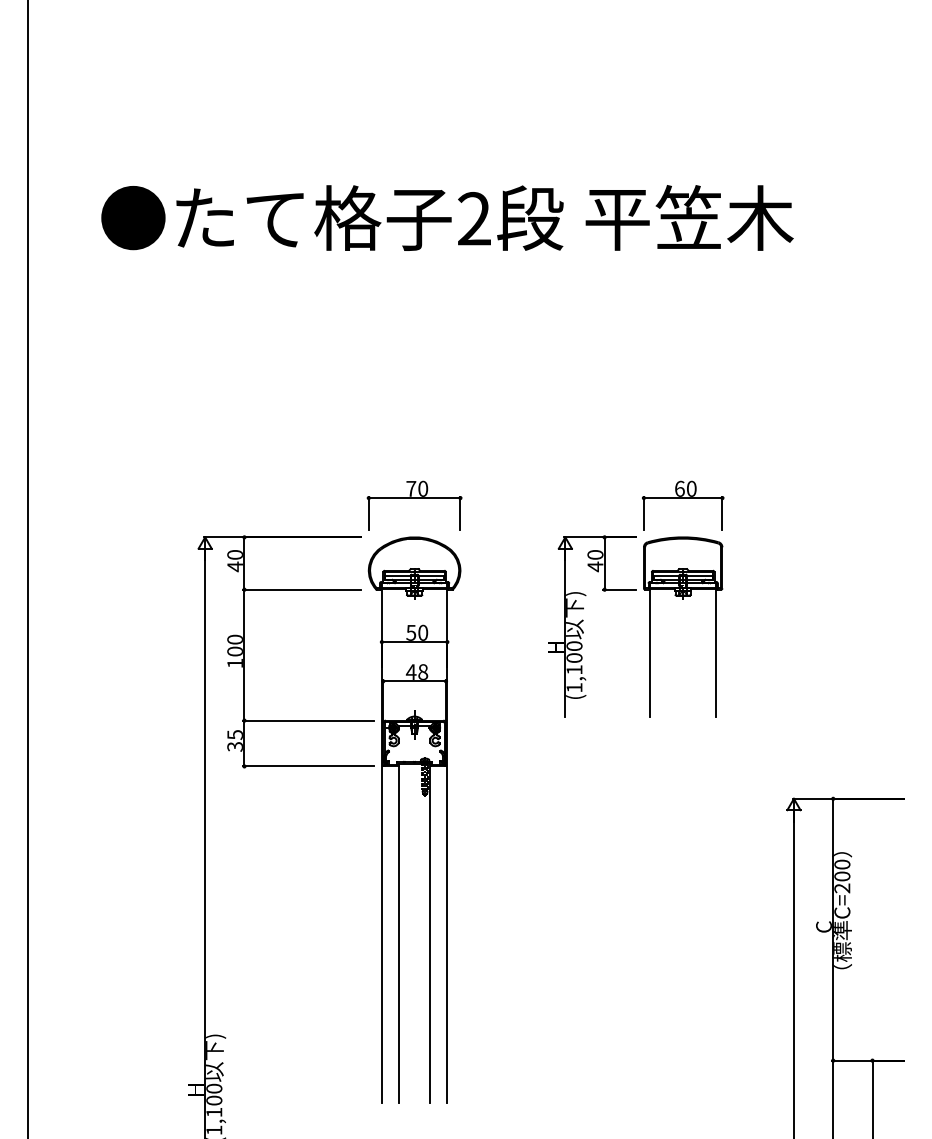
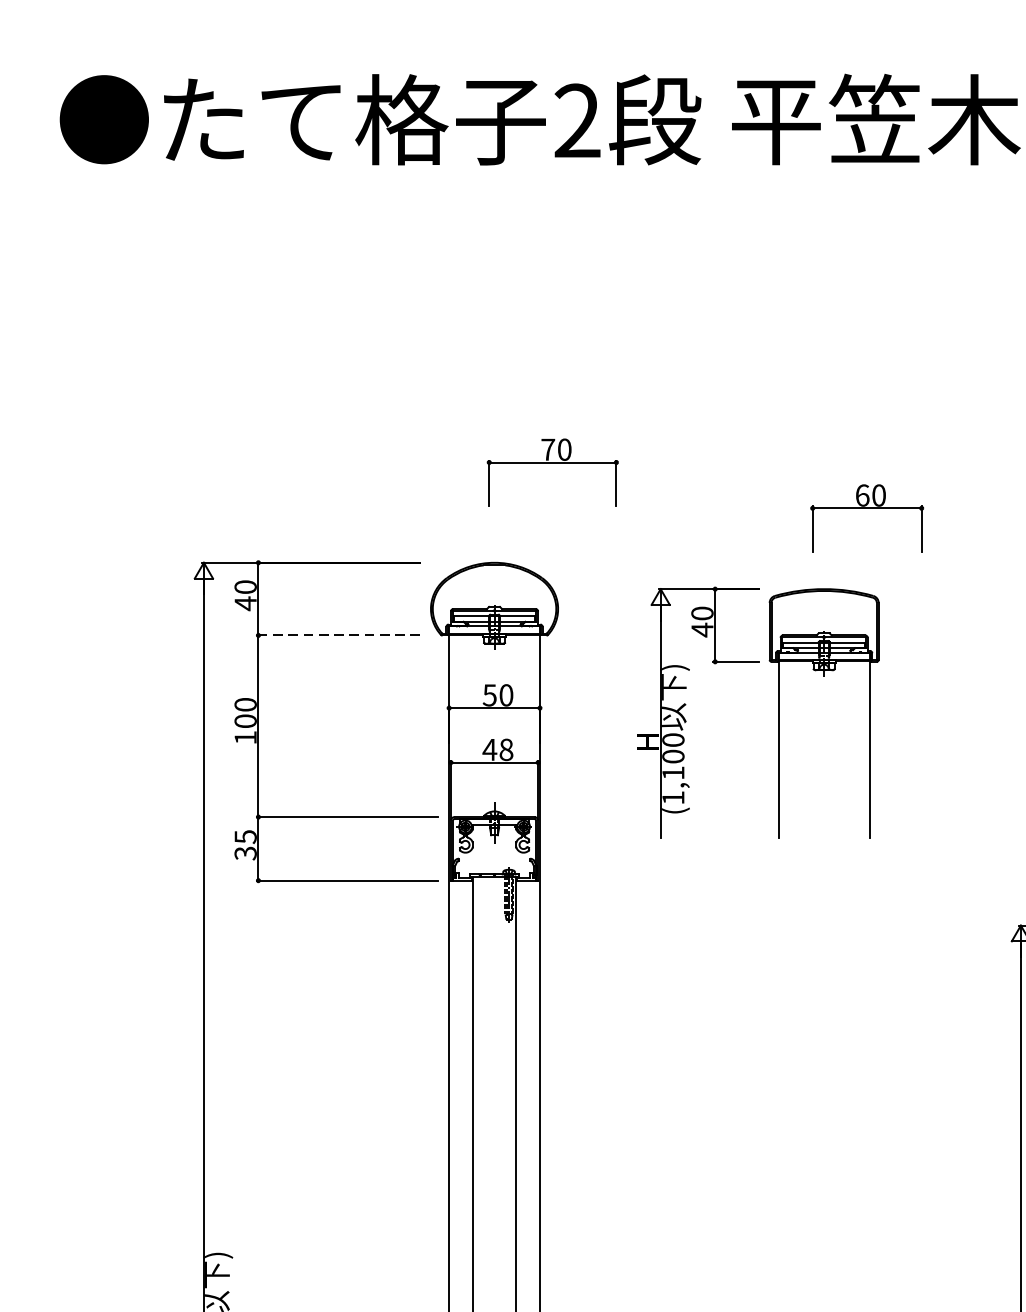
part: (414, 498) -> (552, 463), moved
line: (302, 589) -> (338, 635), solid -> dashed
part: (649, 626) -> (777, 712), moved

